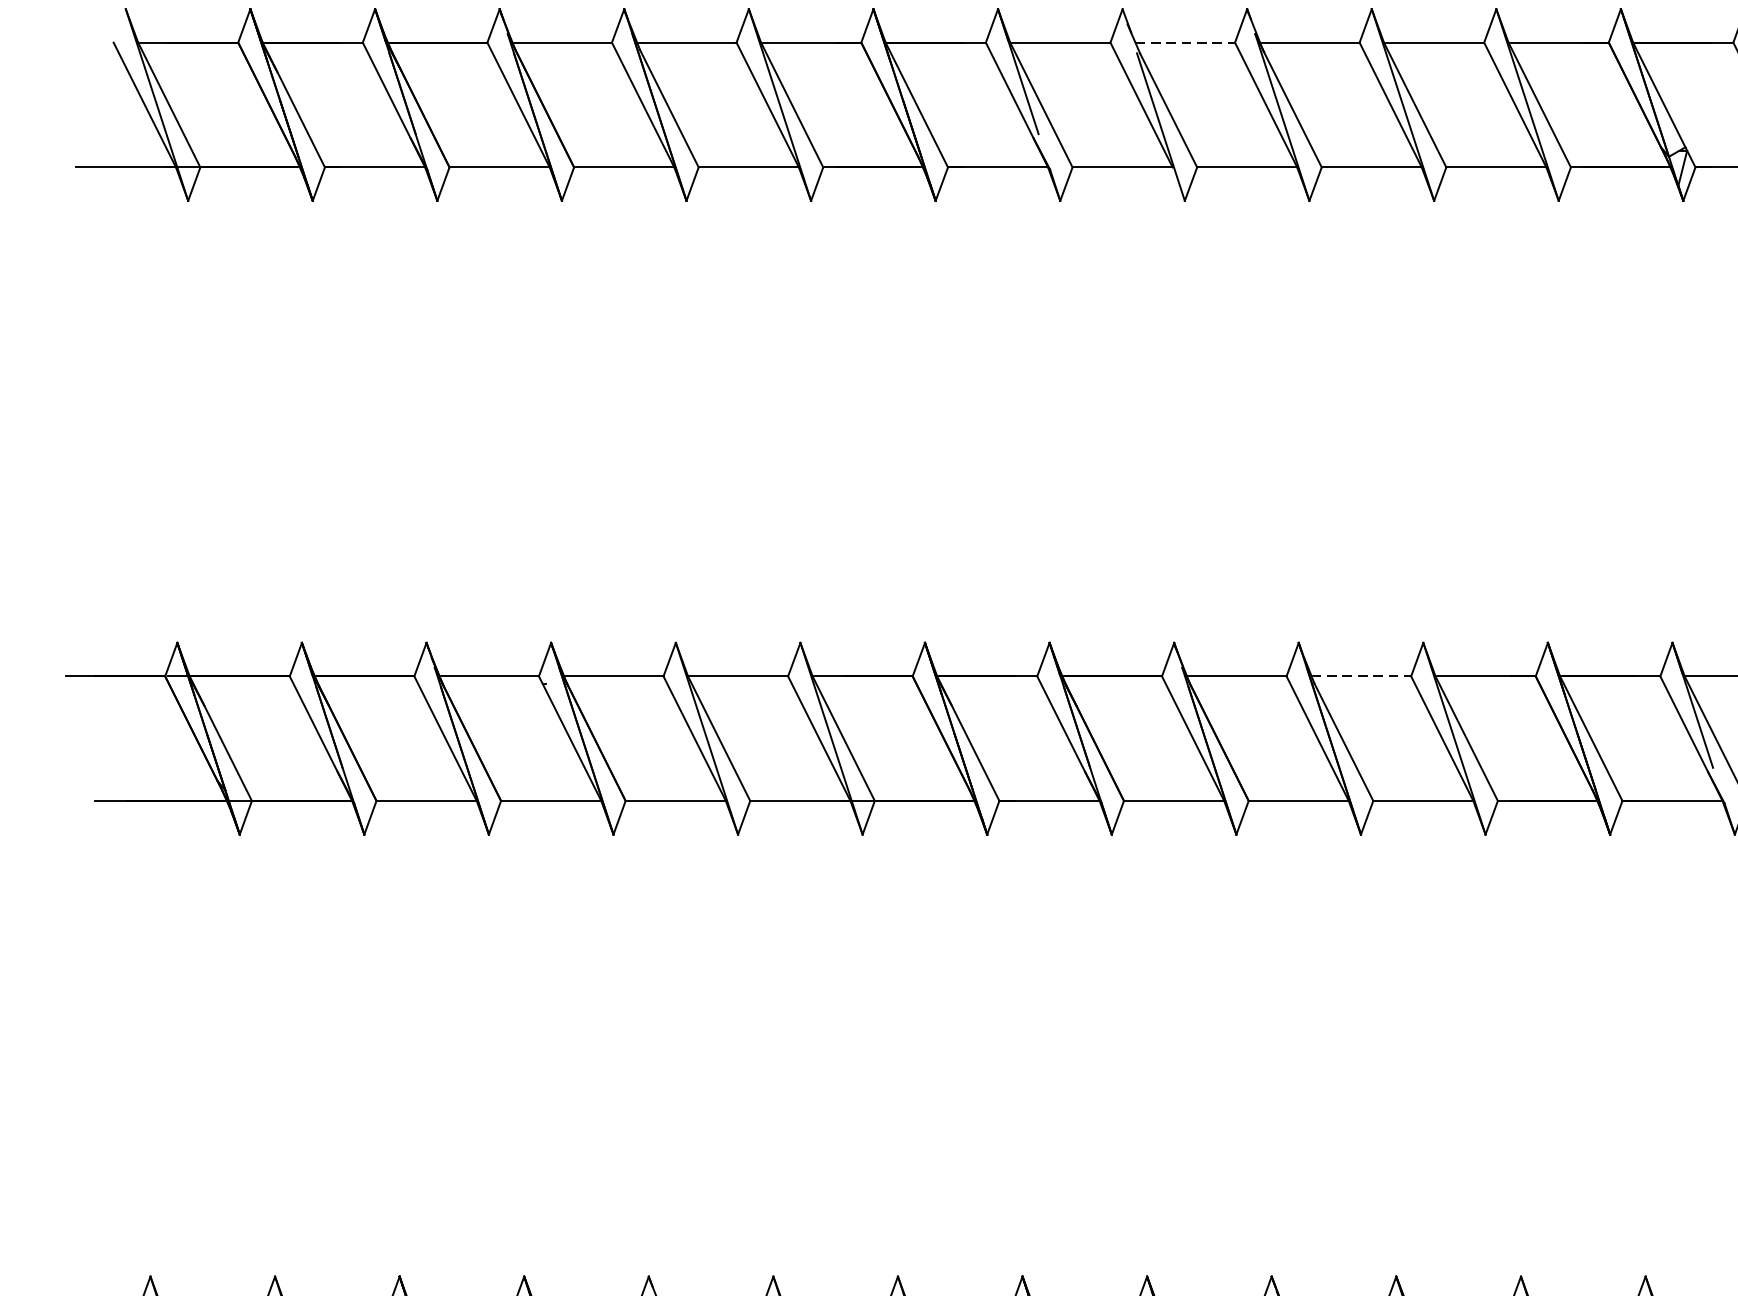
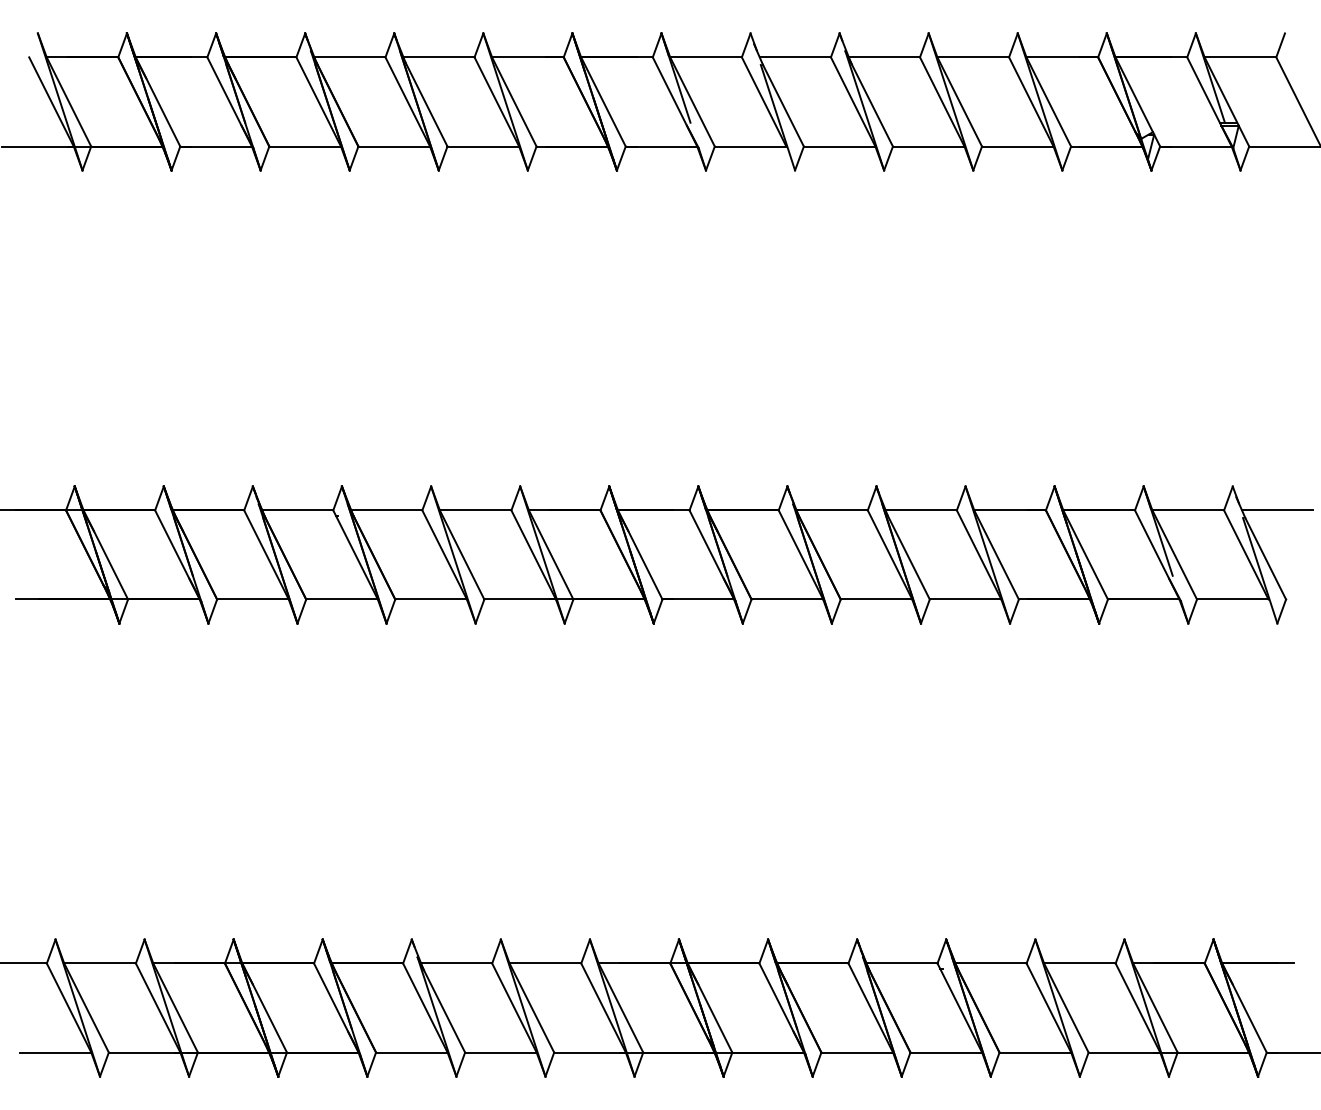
line: (1185, 42) -> (795, 57), dashed -> solid
line: (1361, 676) -> (921, 510), dashed -> solid

